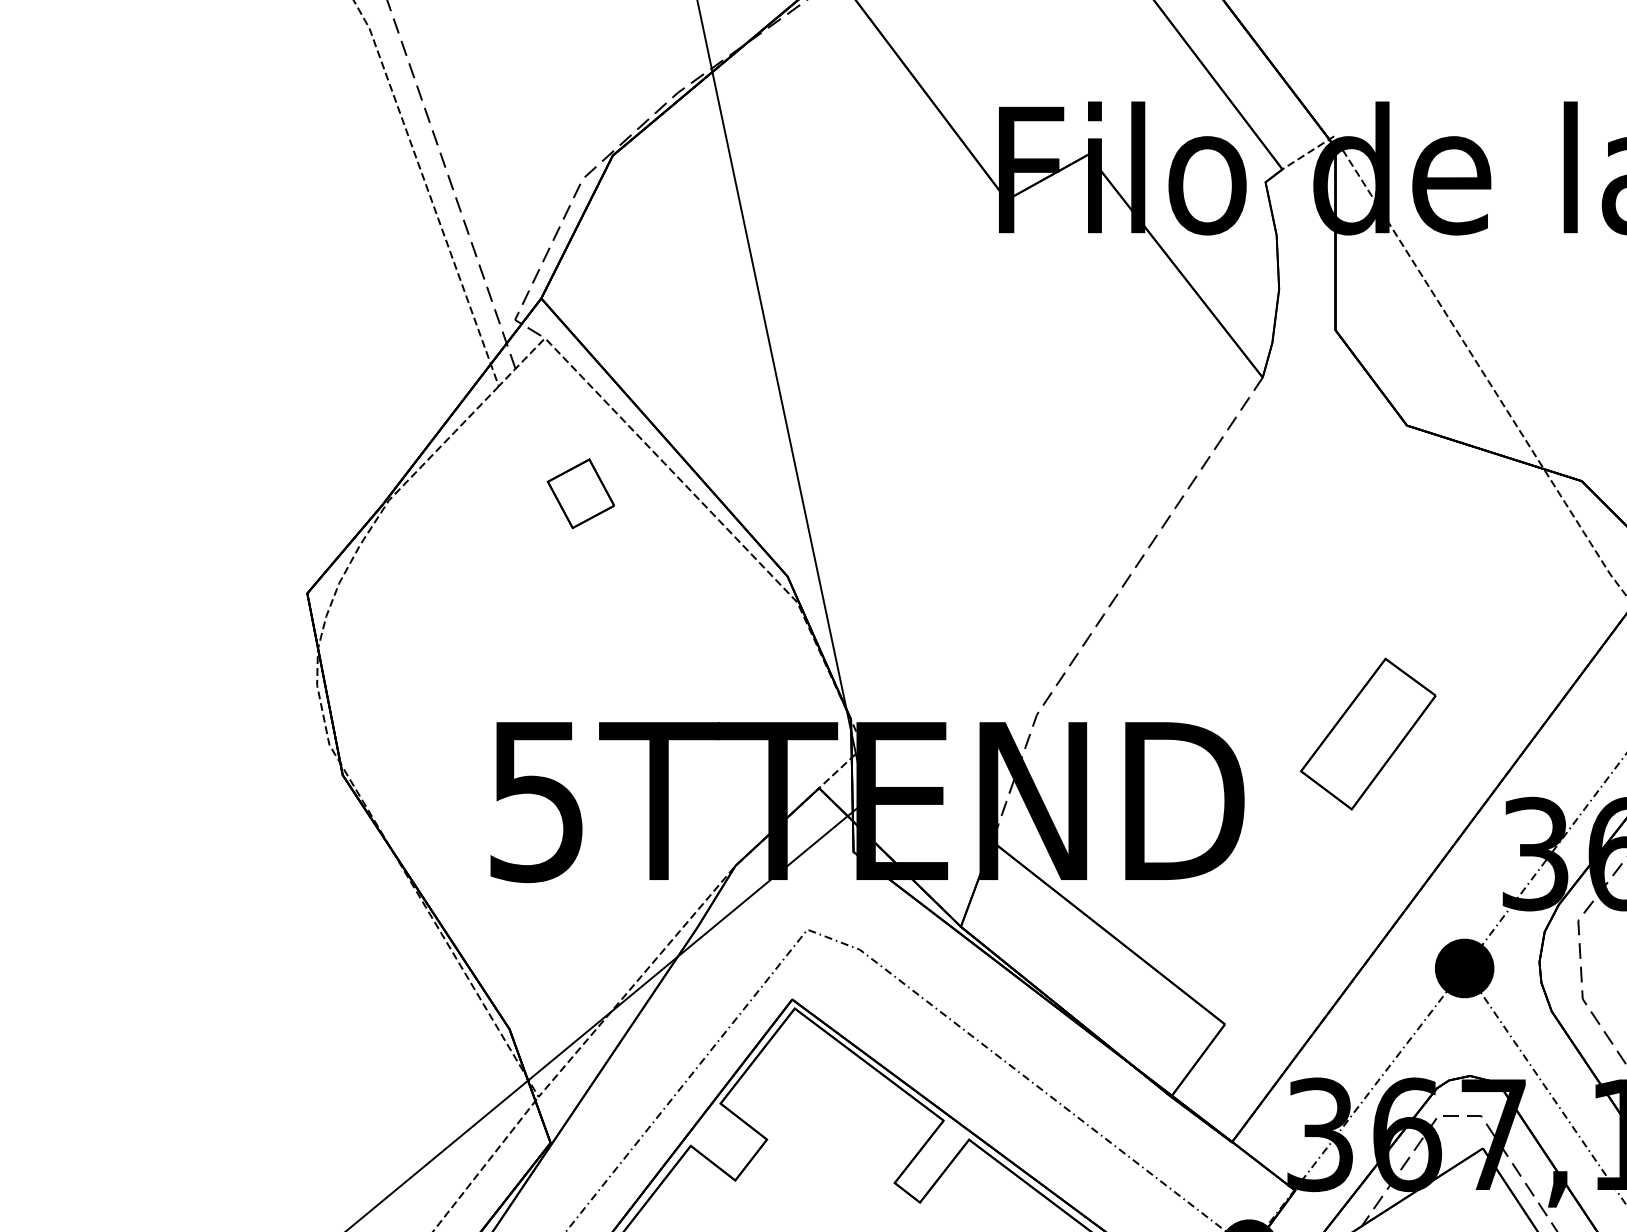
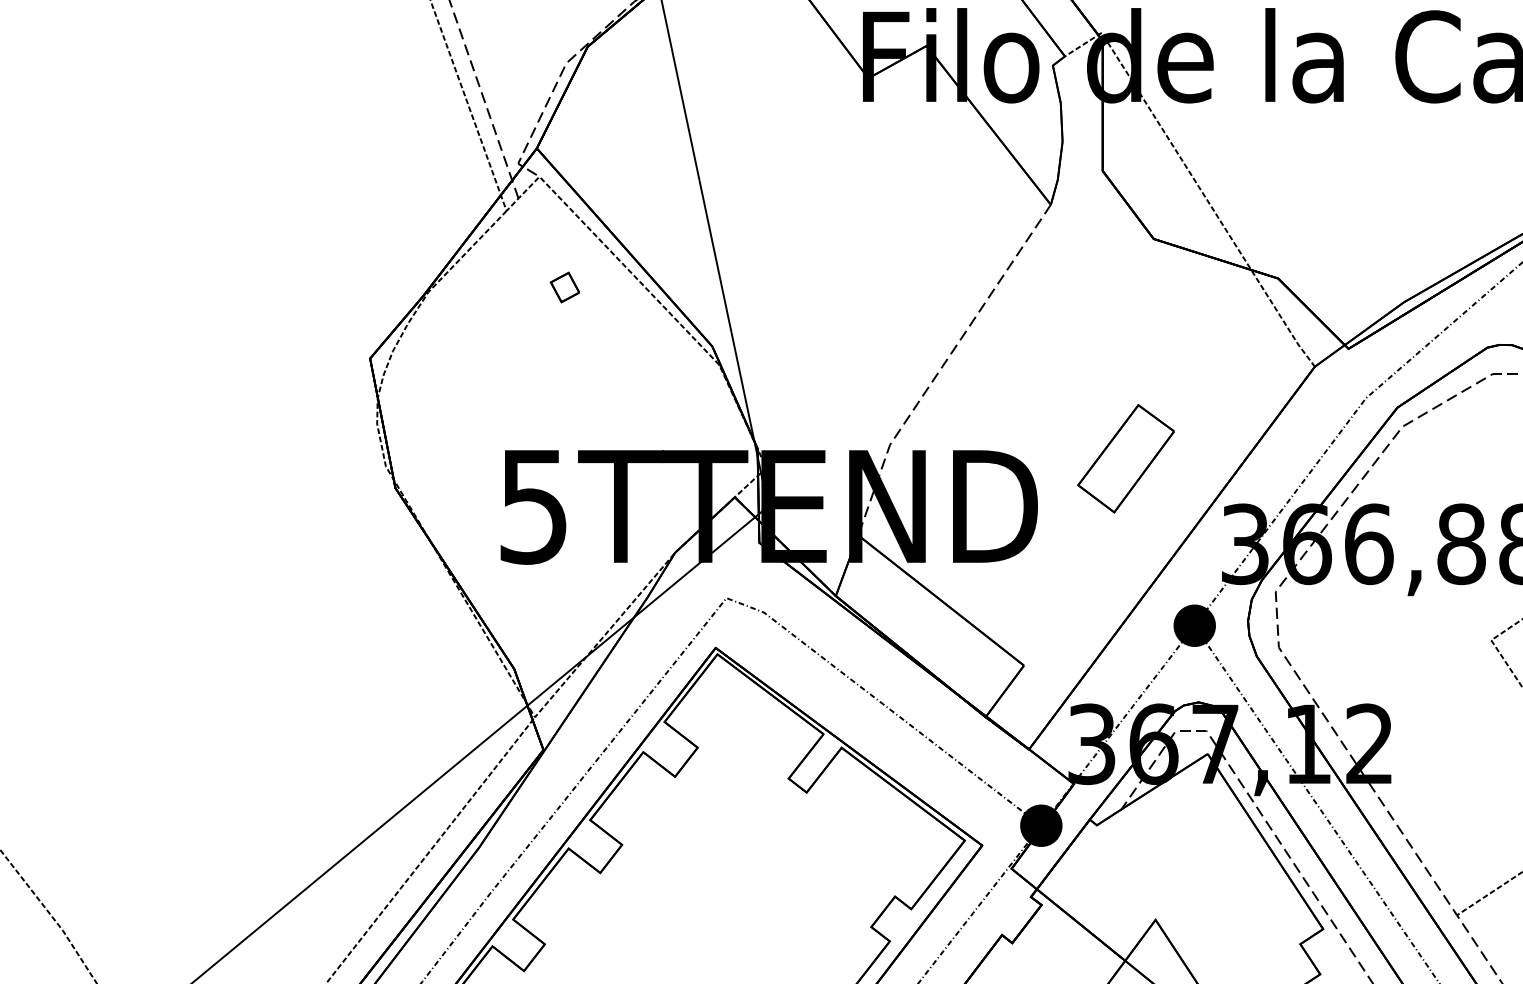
part: (580, 493) -> (564, 287), size x0.6

